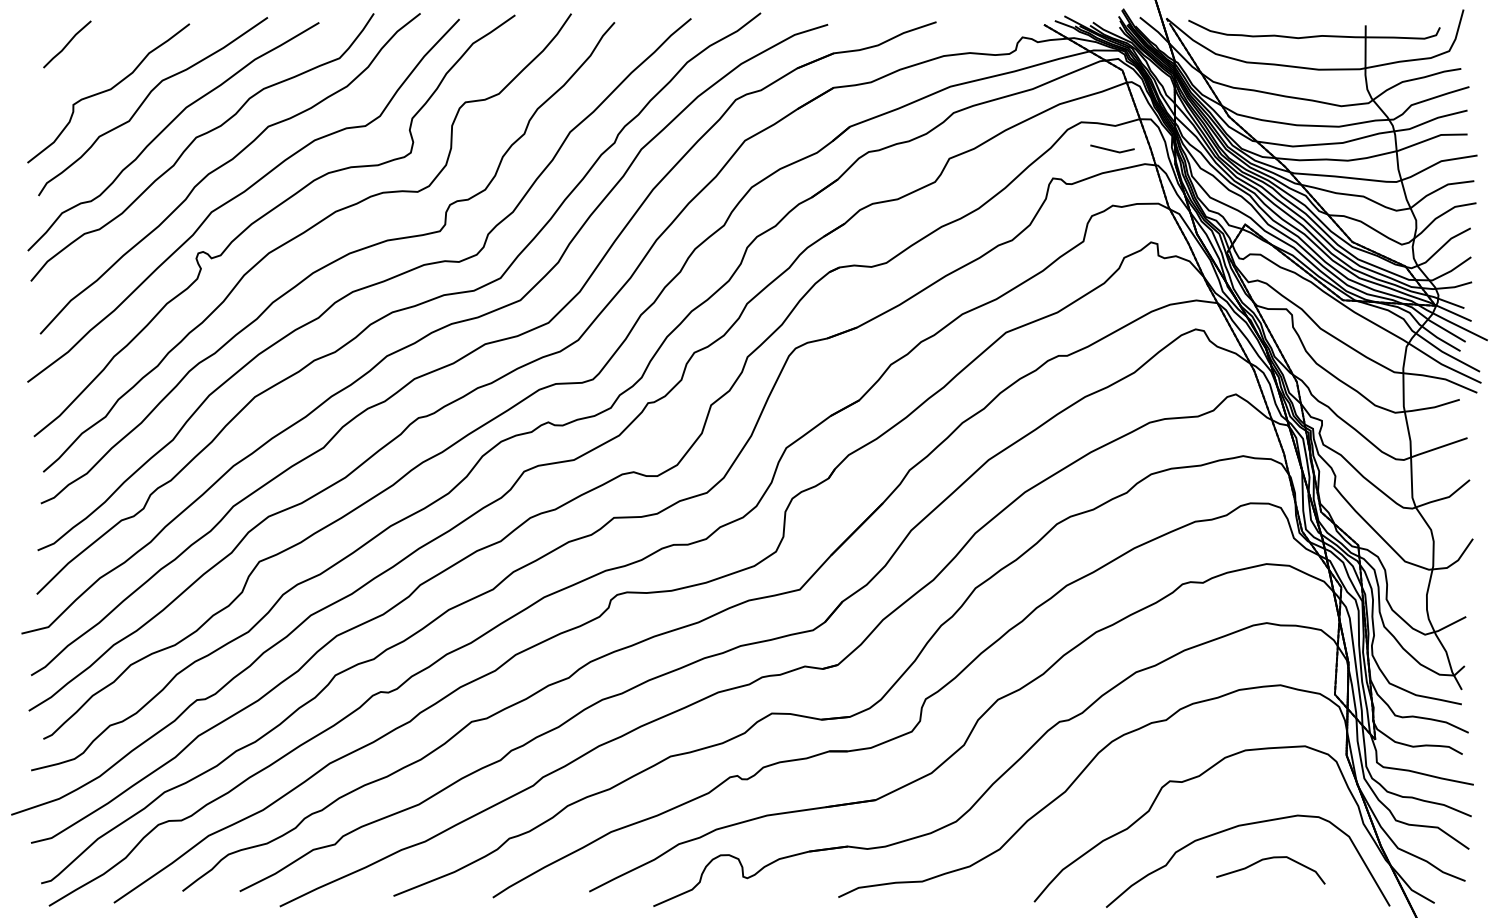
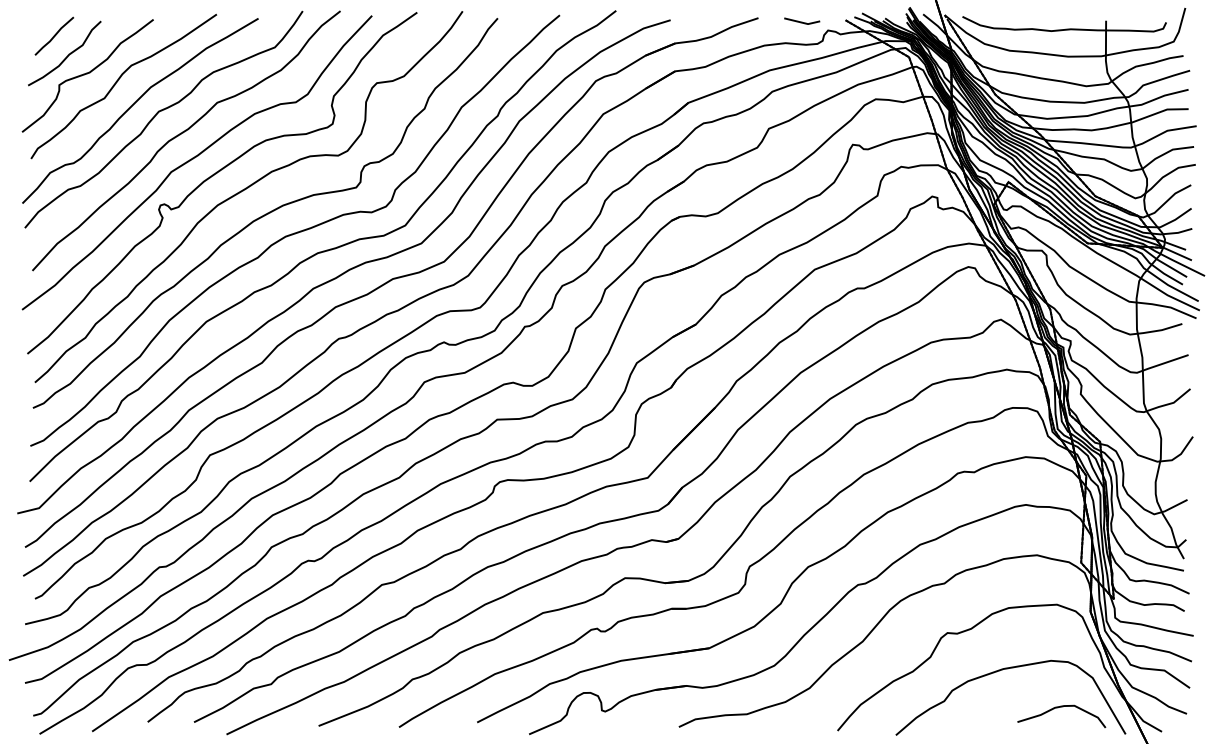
curve: (83, 68) -> (67, 55), added
line: (1112, 149) -> (802, 21), moved
curve: (1269, 859) -> (1060, 707), moved

